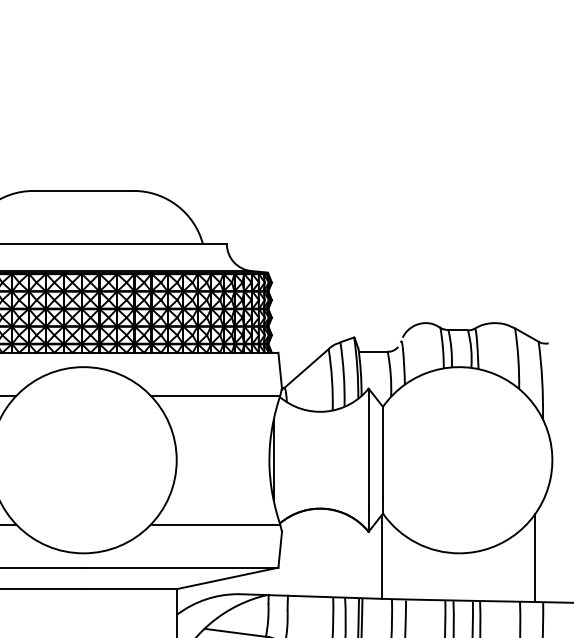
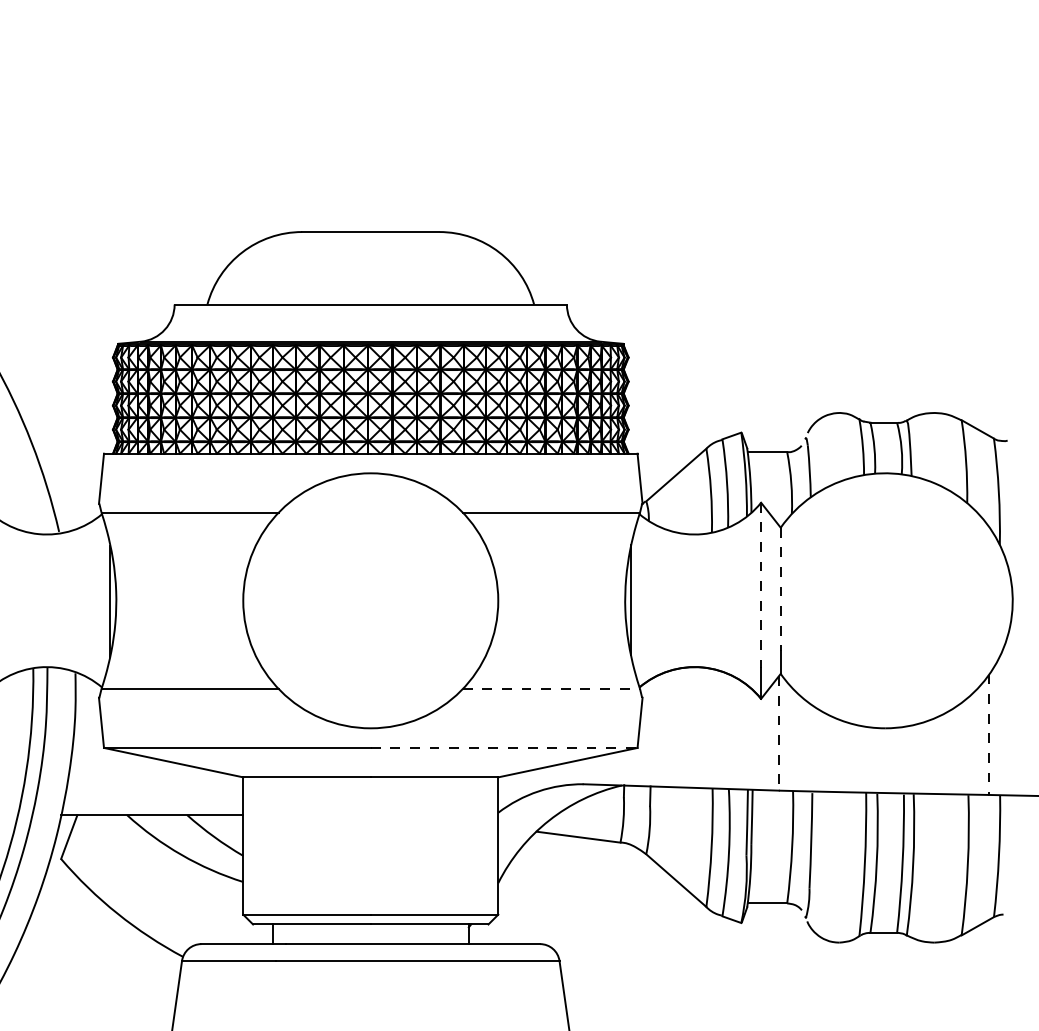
line: (368, 449) -> (761, 585), solid -> dashed
line: (382, 451) -> (780, 589), solid -> dashed
line: (215, 524) -> (551, 689), solid -> dashed
line: (381, 557) -> (778, 733), solid -> dashed
line: (535, 558) -> (989, 735), solid -> dashed
line: (181, 567) -> (504, 747), solid -> dashed

